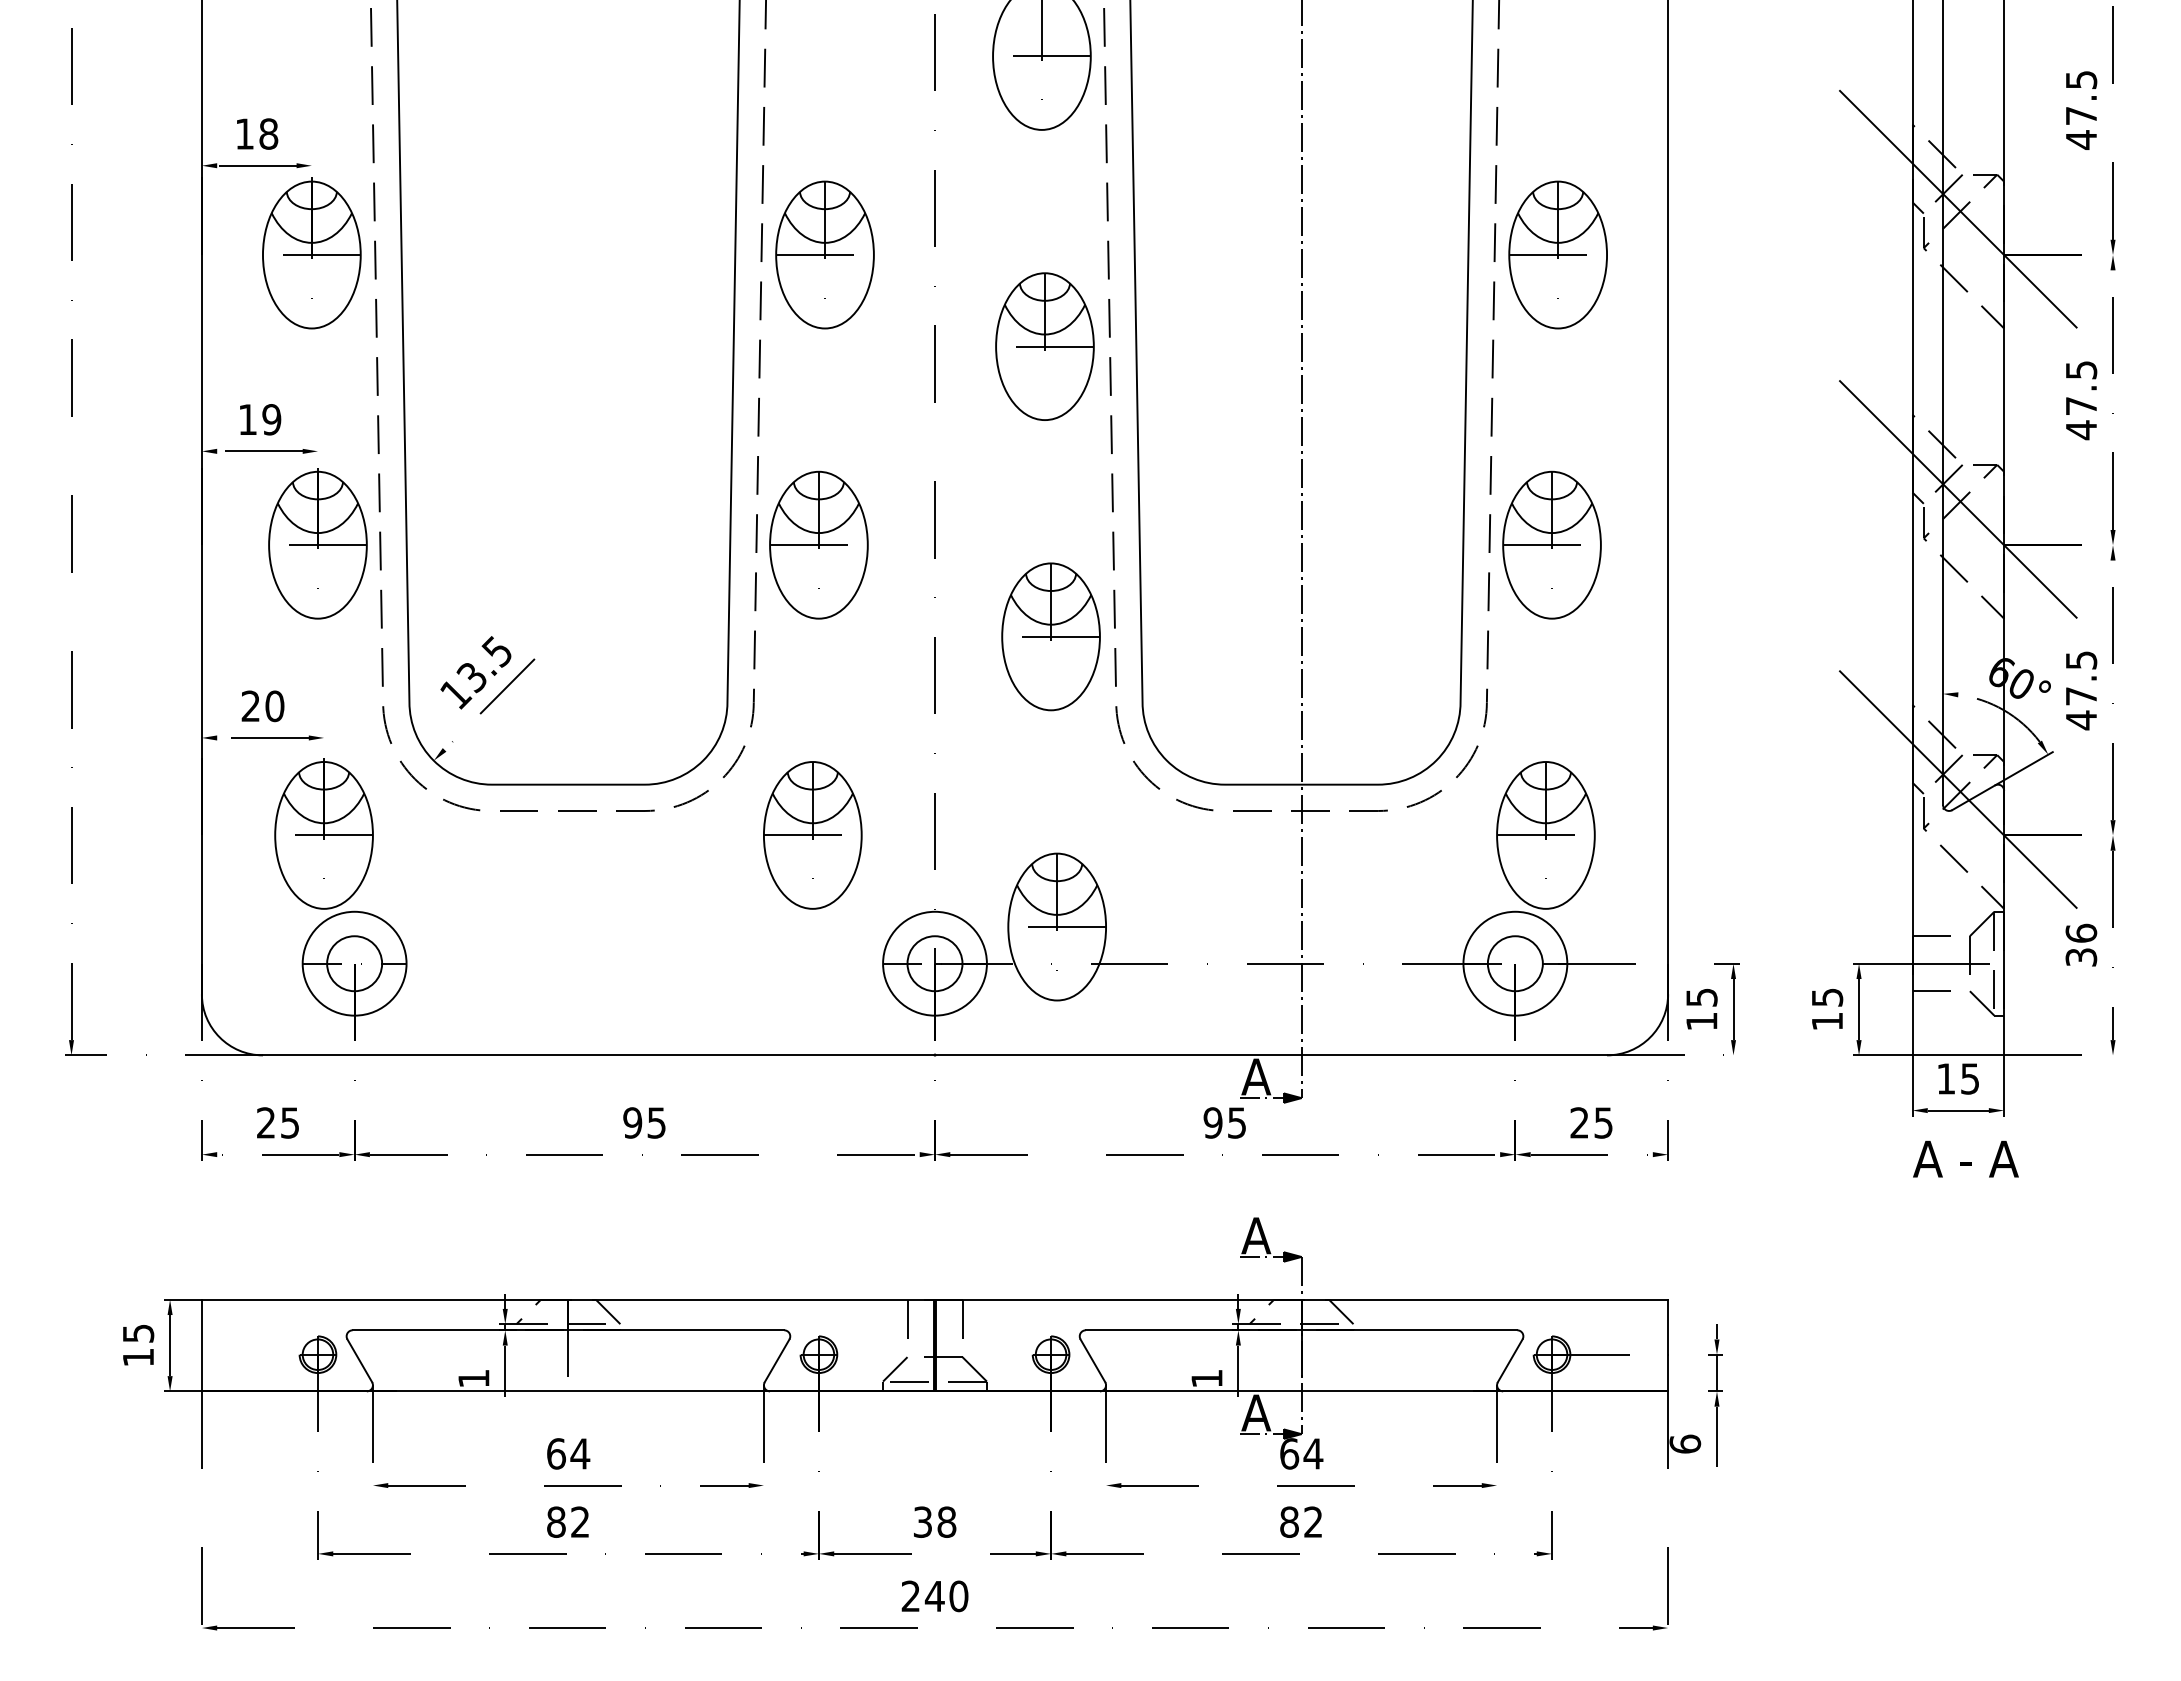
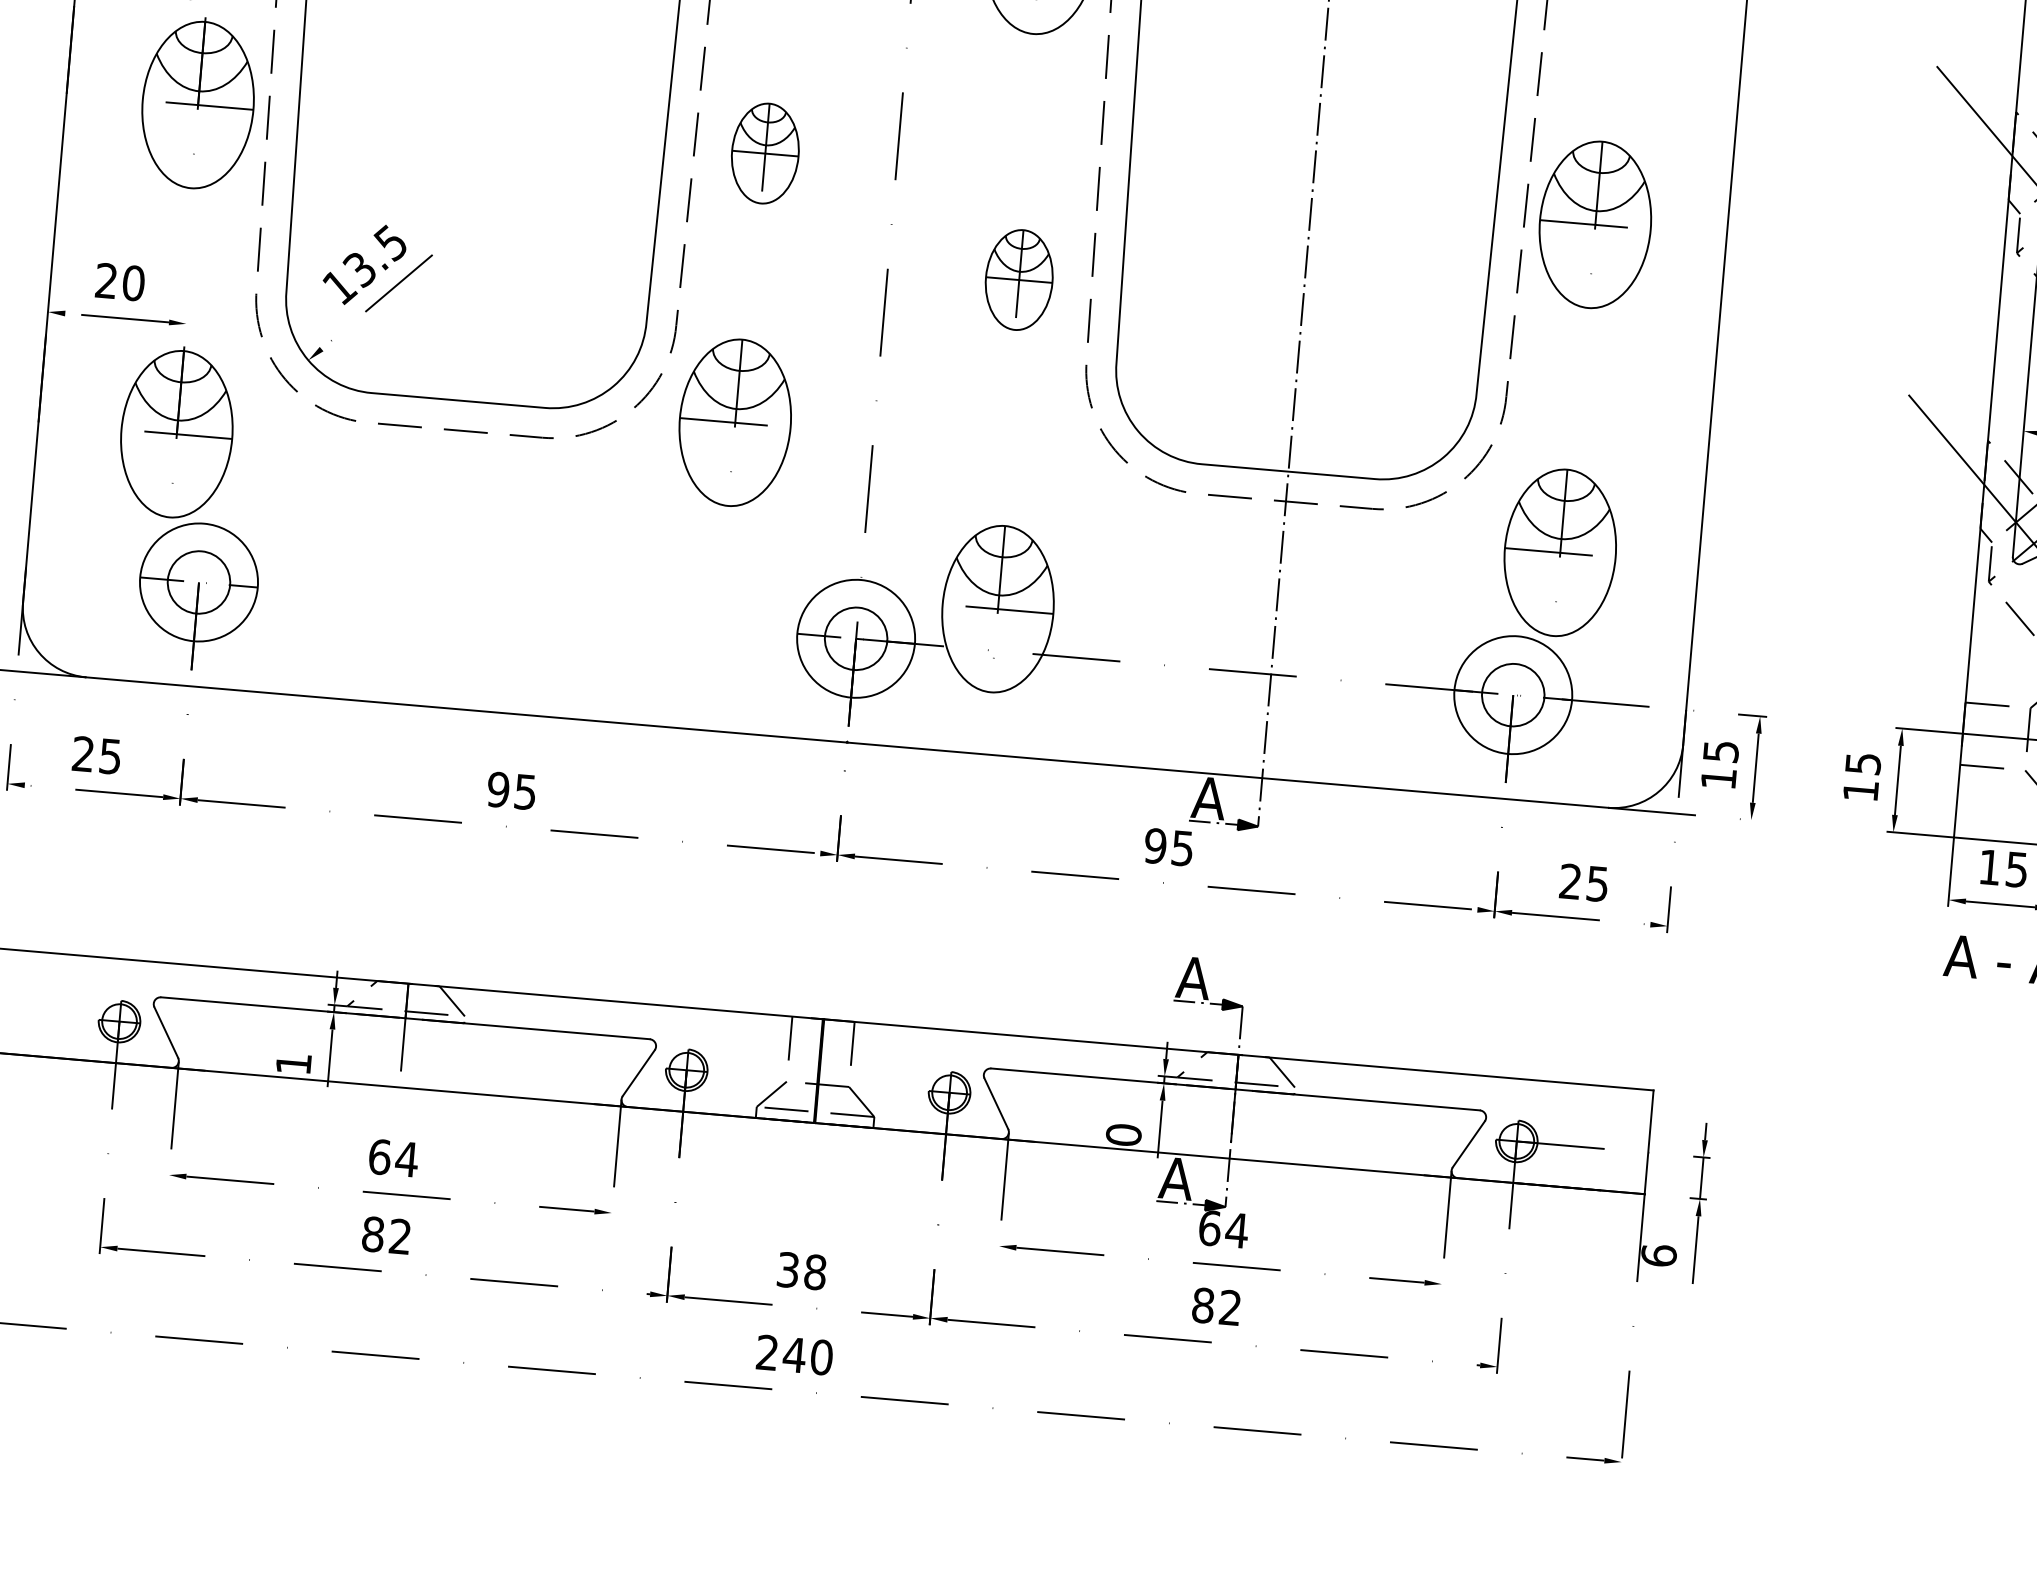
part: (818, 544) -> (764, 152), size x0.6
part: (1050, 636) -> (1018, 279), size x0.6
part: (812, 835) -> (734, 422), moved
text: (1206, 1378) -> (1123, 1134), 1 -> 0

